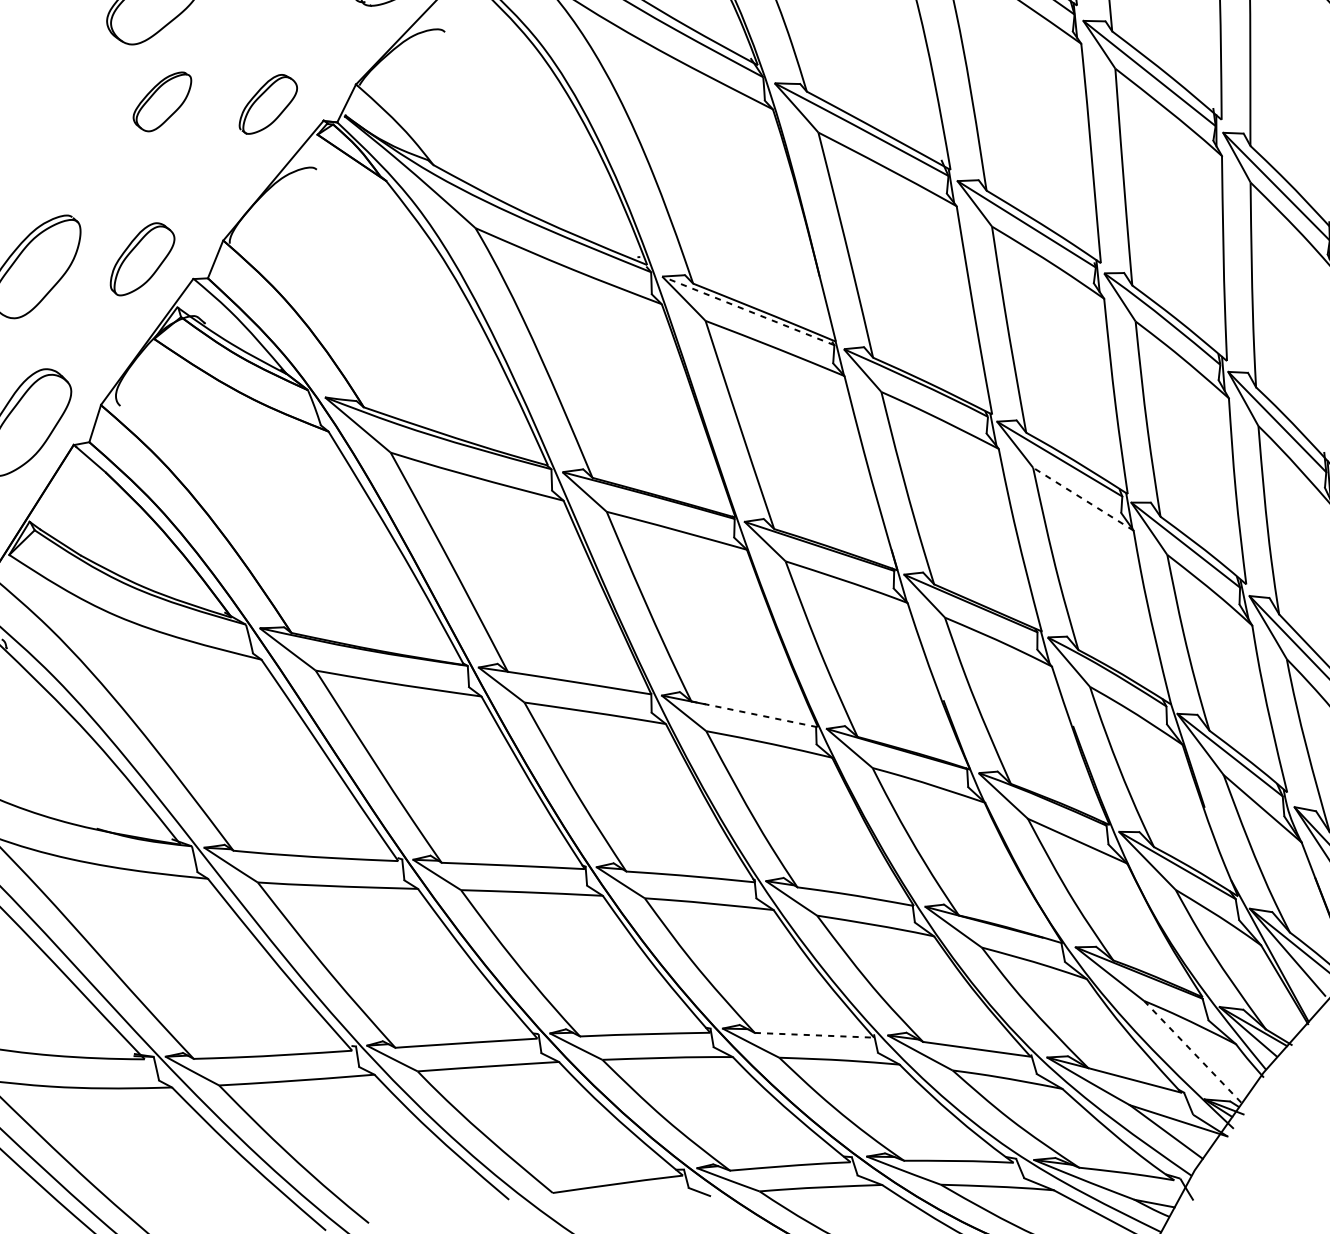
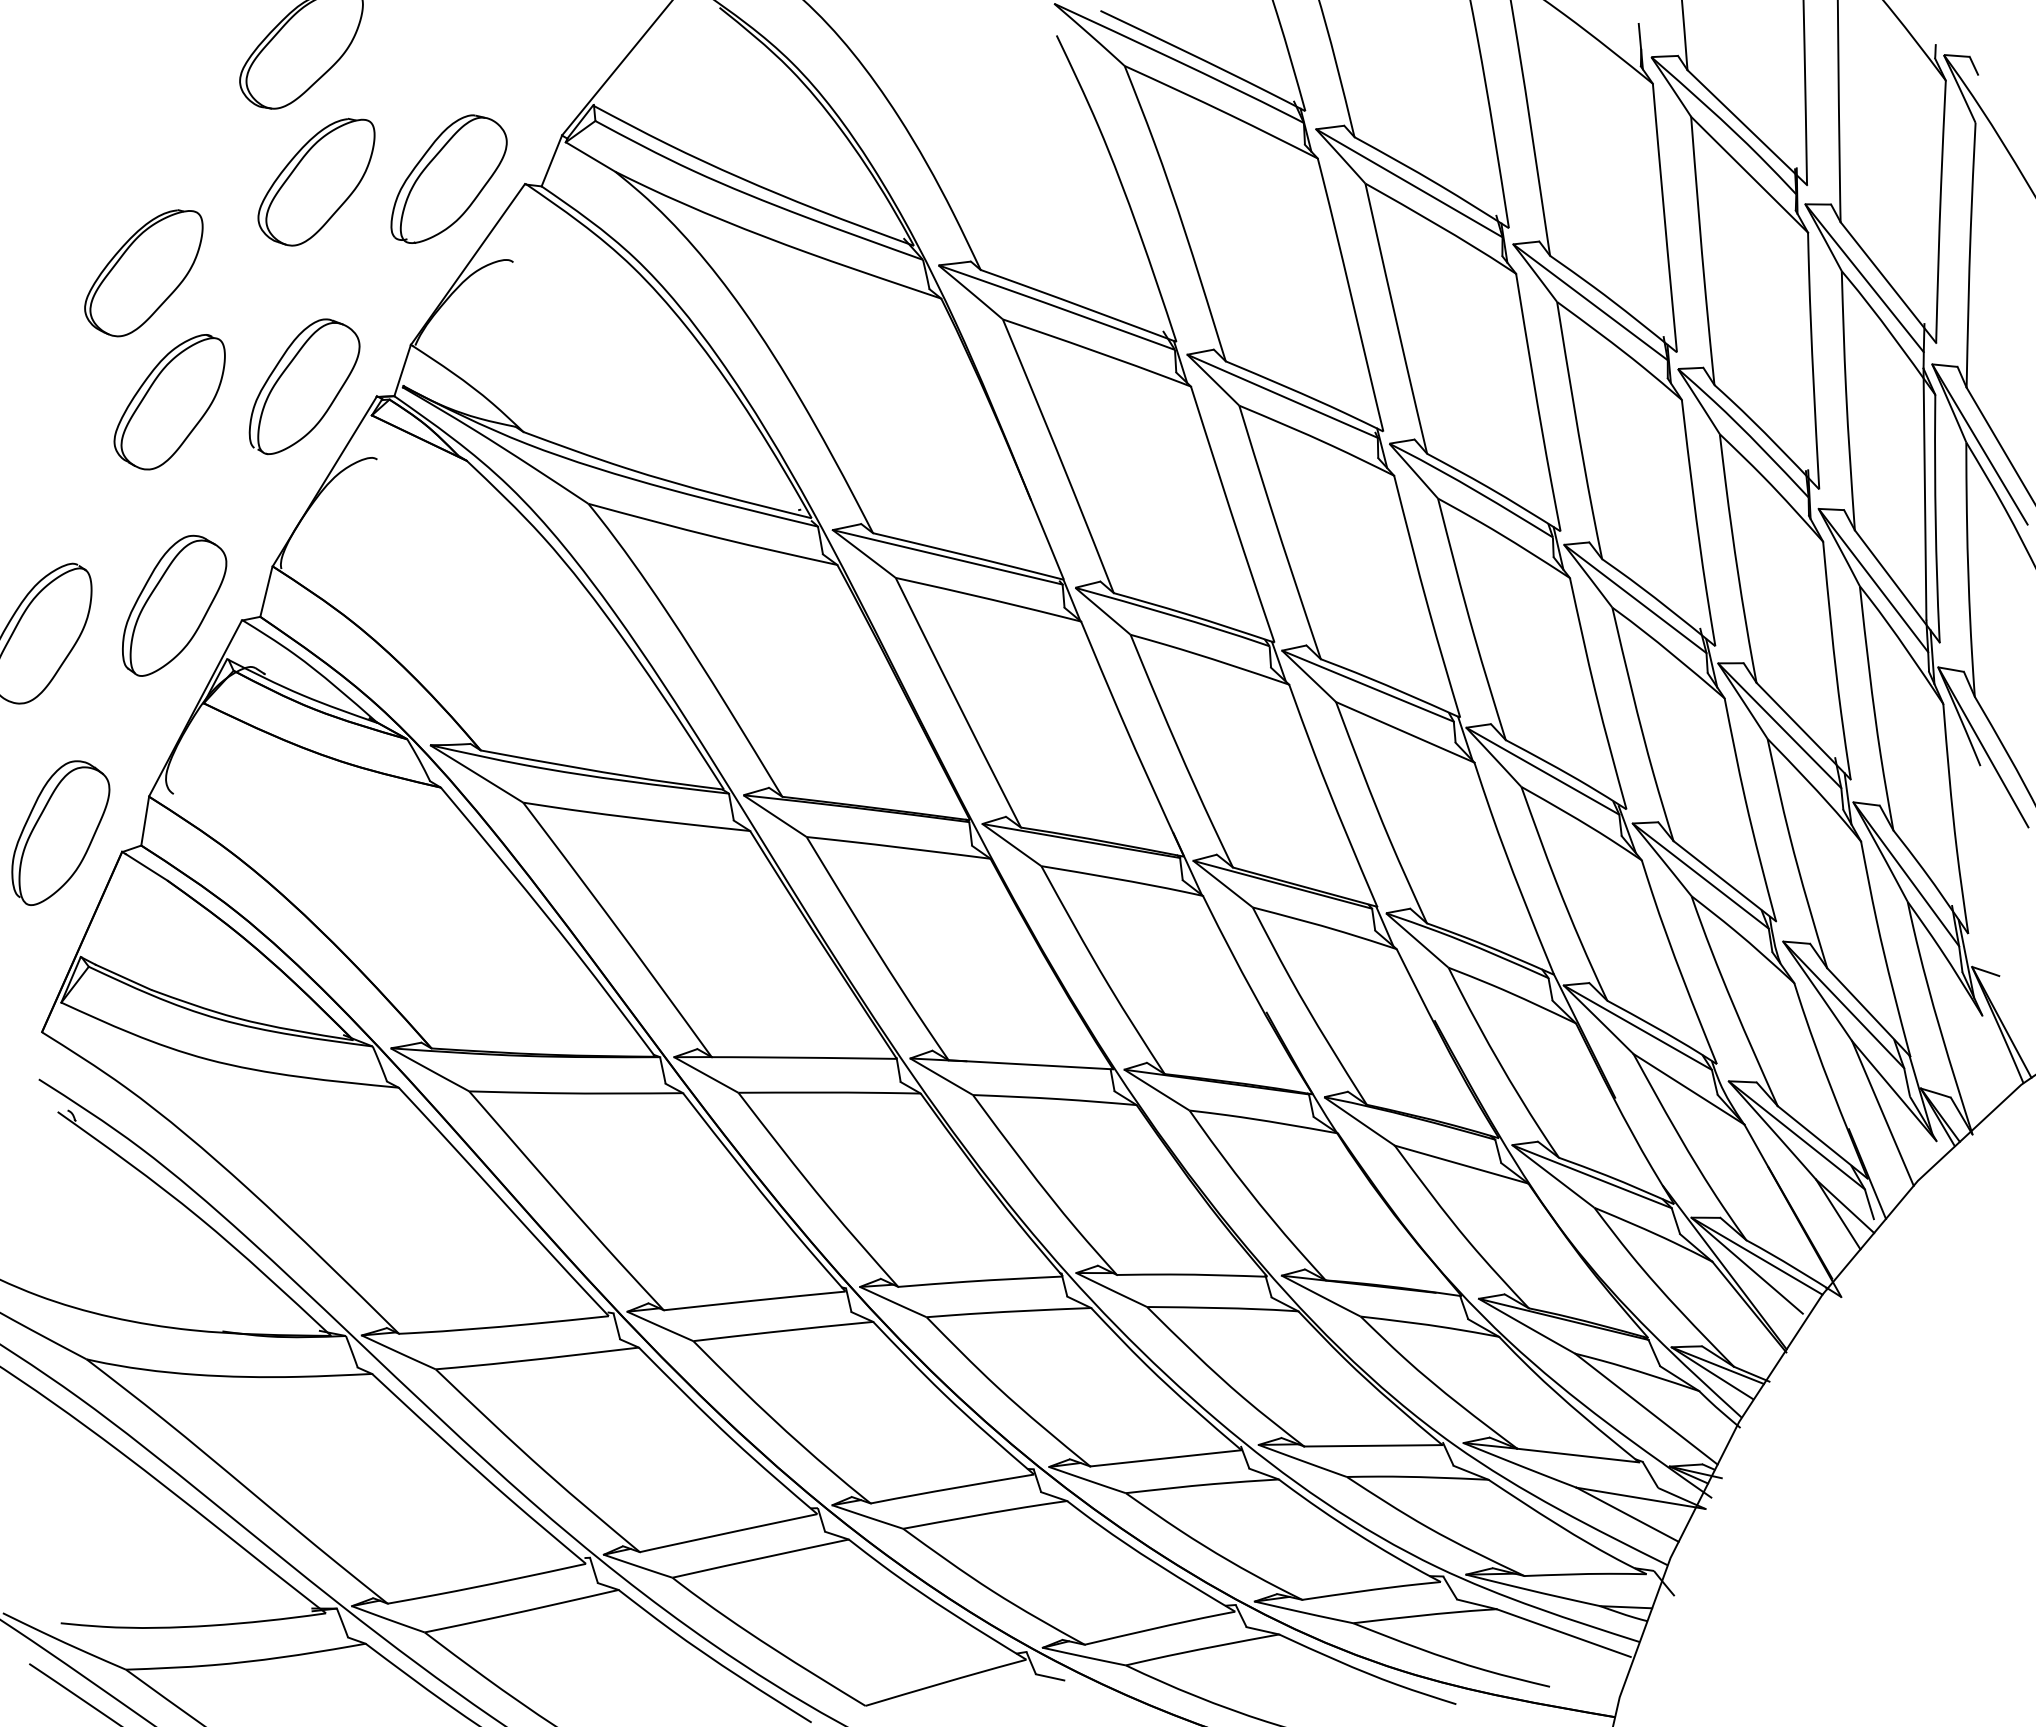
part: (162, 101) -> (169, 402), size x1.67
part: (268, 104) -> (304, 386), size x1.67
part: (142, 259) -> (174, 605), size x1.43
line: (748, 311) -> (947, 557), dashed -> solid
line: (1083, 499) -> (1405, 732), dashed -> solid
line: (755, 714) -> (1031, 1064), dashed -> solid
line: (814, 1035) -> (1166, 1458), dashed -> solid
line: (1193, 1052) -> (1646, 1409), dashed -> solid

